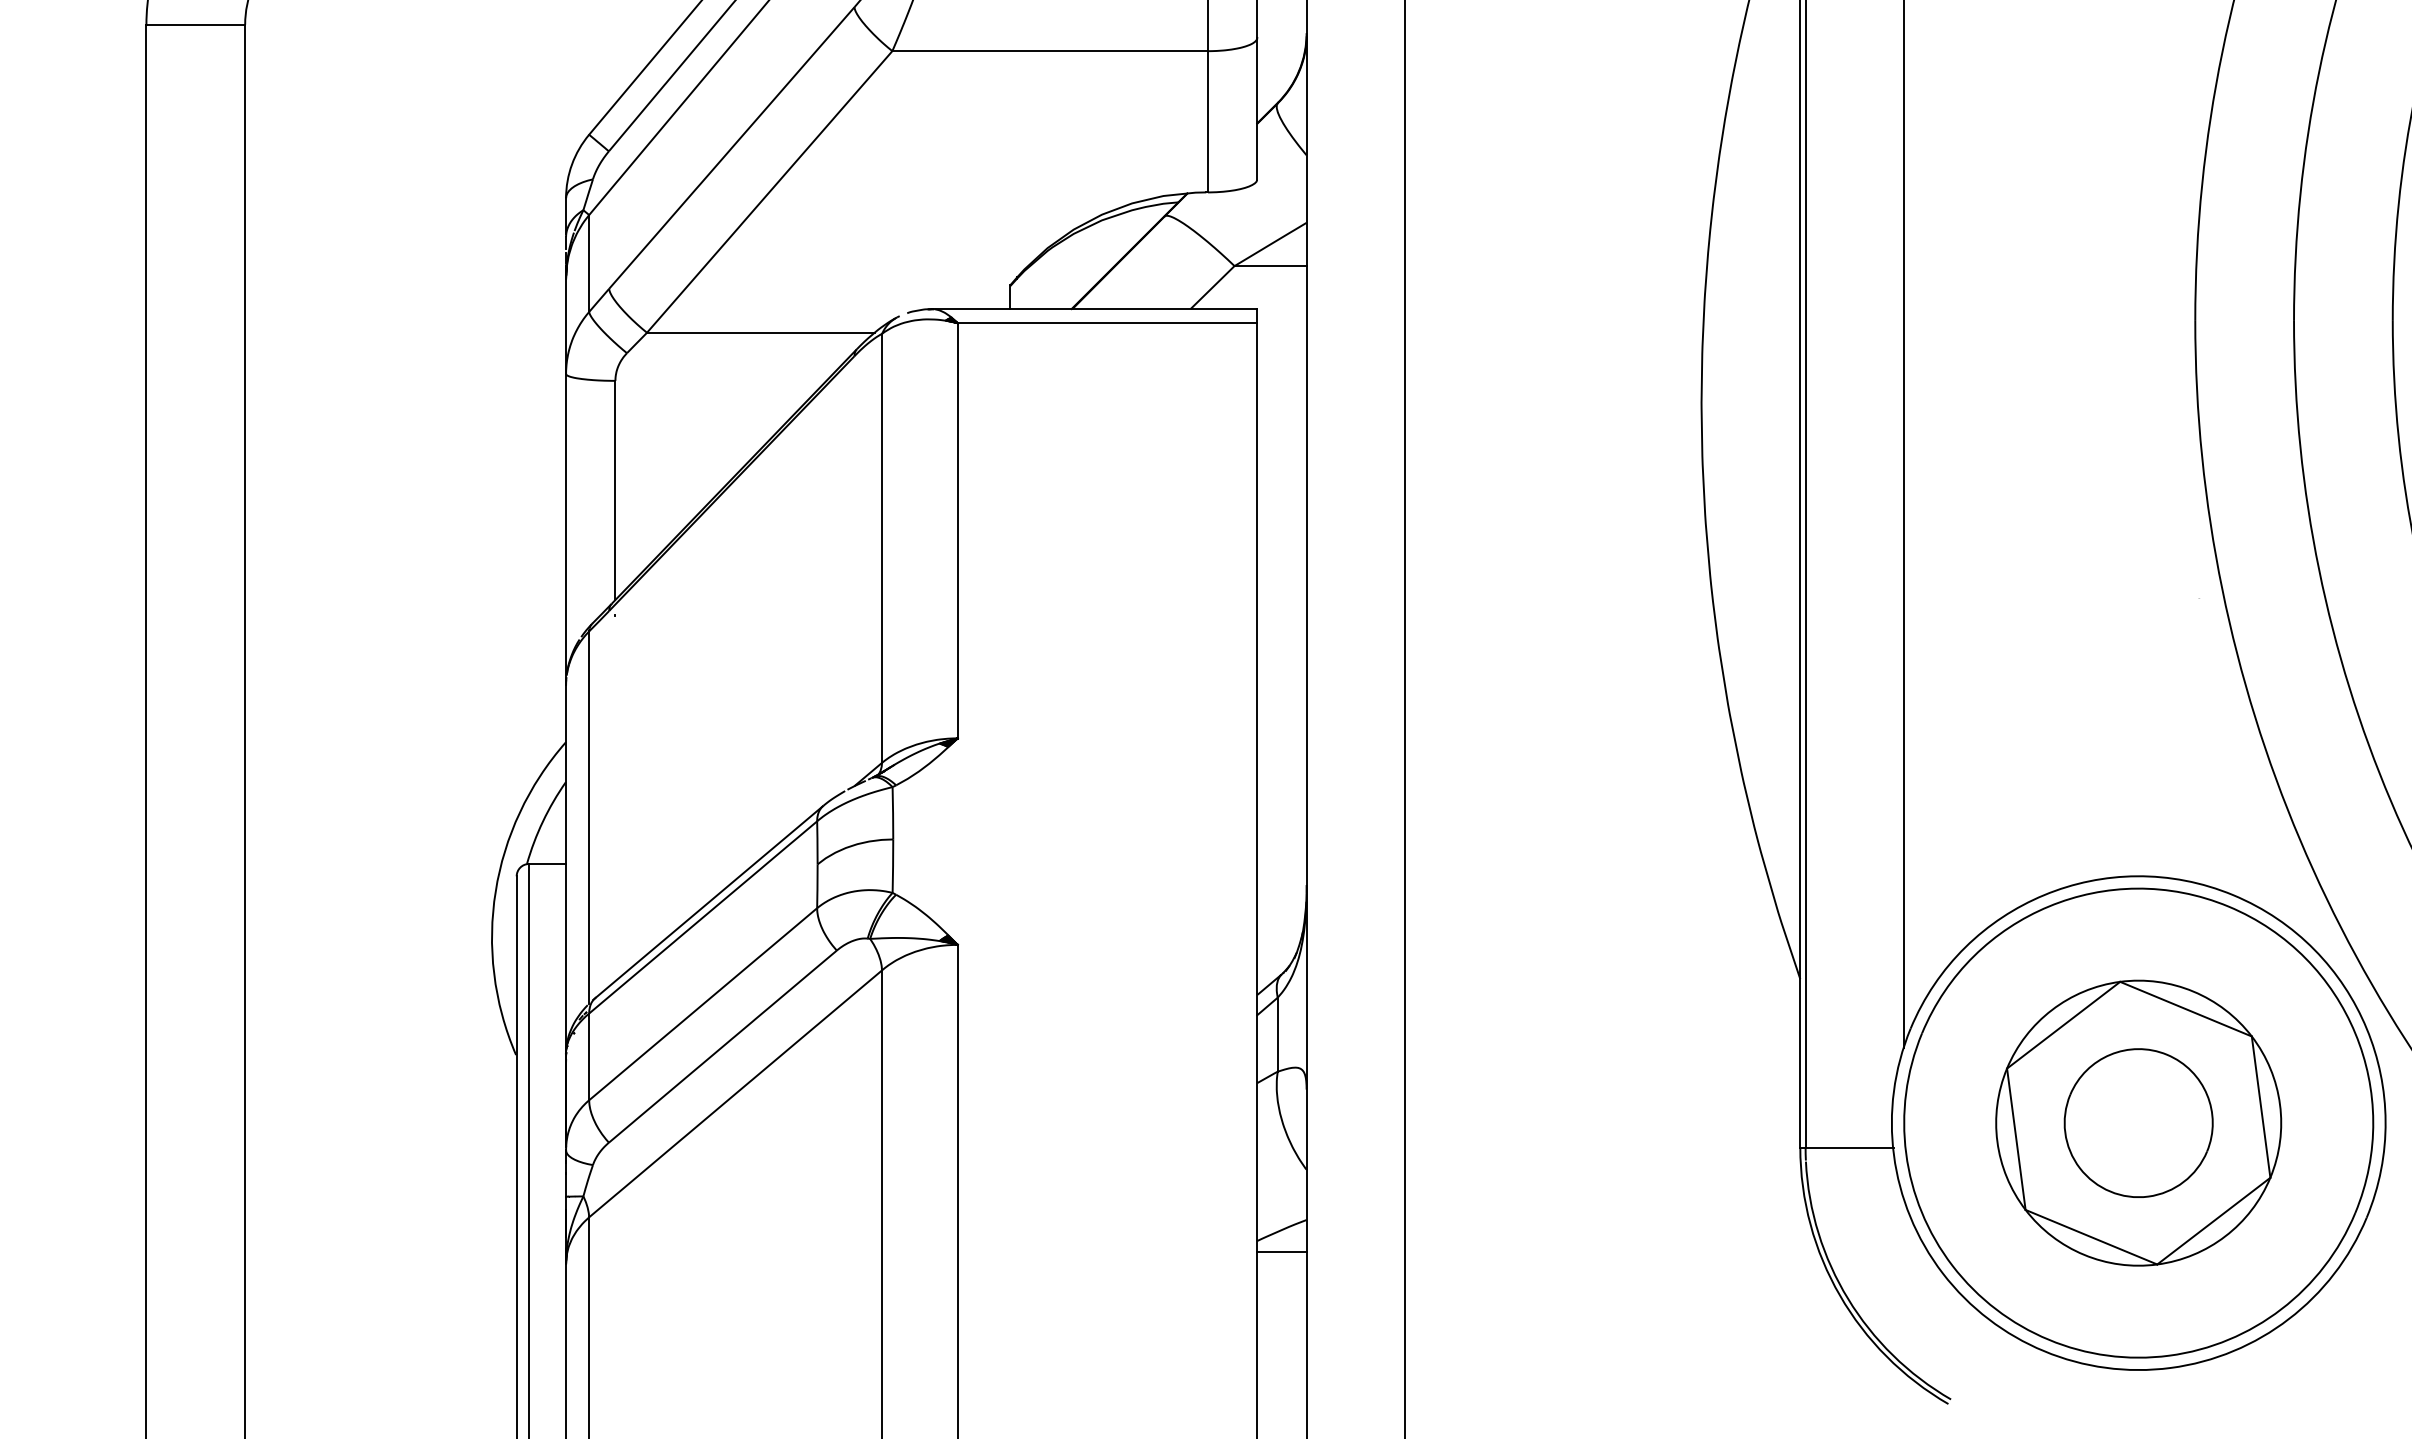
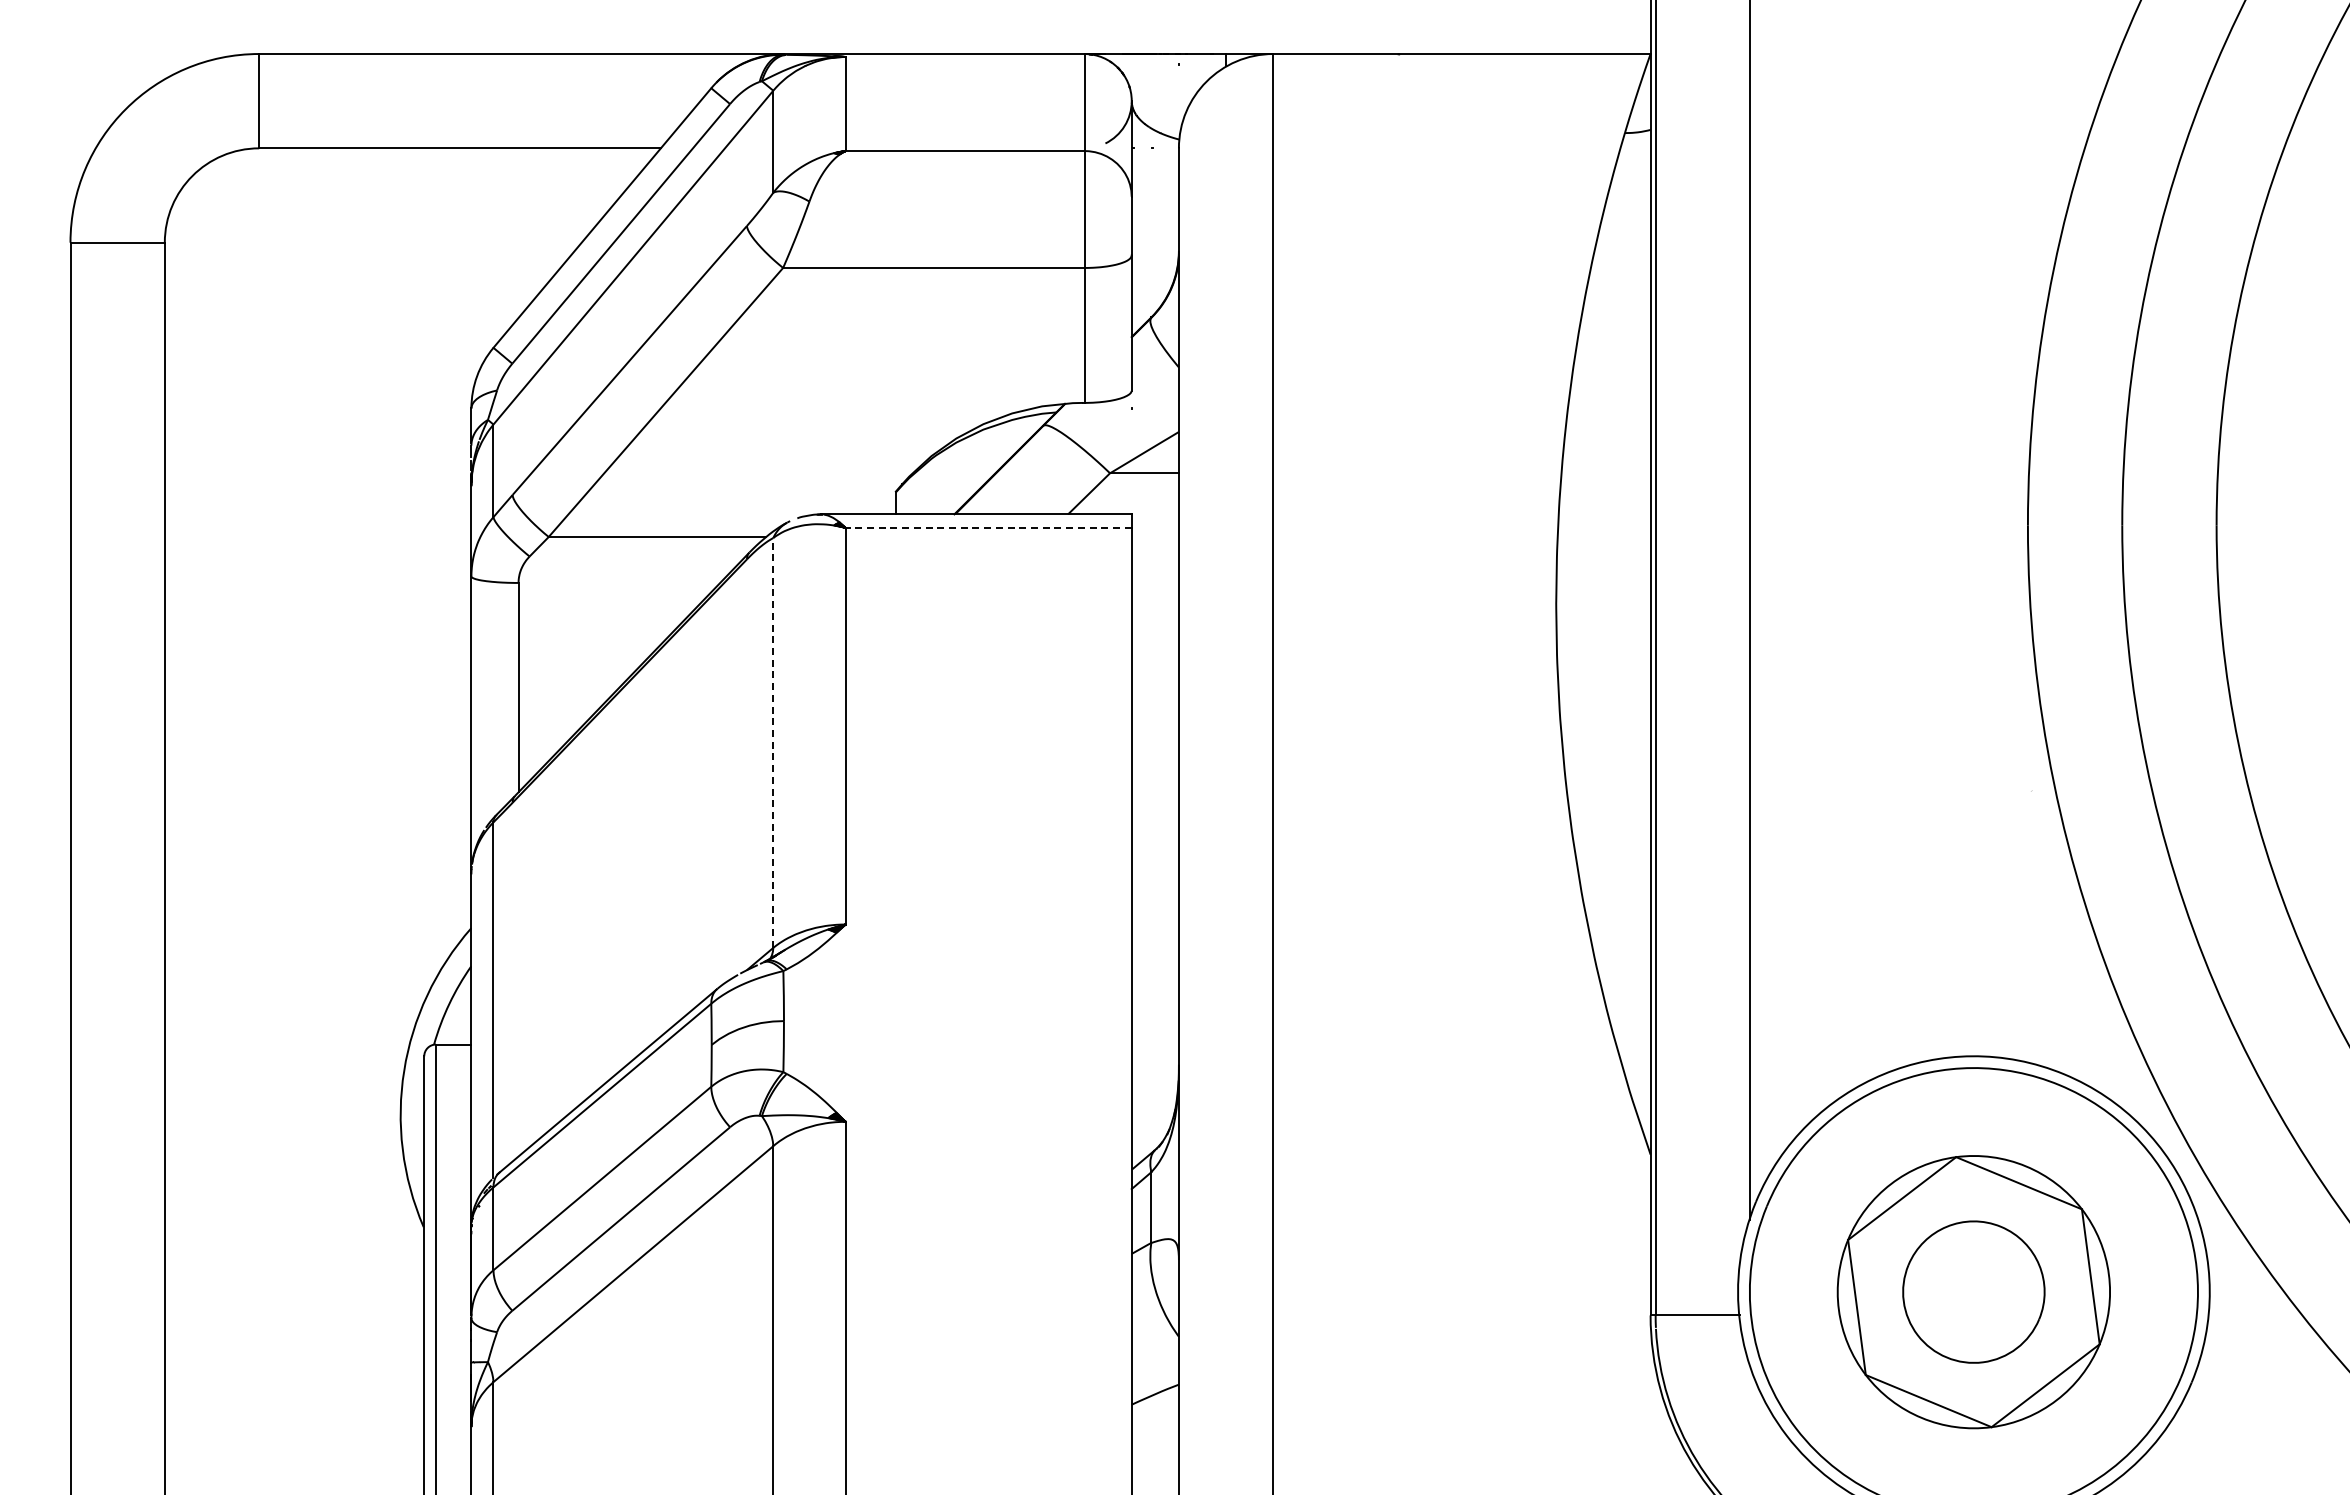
line: (1107, 322) -> (988, 527), solid -> dashed
line: (882, 547) -> (773, 742), solid -> dashed
line: (1281, 1252) -> (1154, 1415), removed

